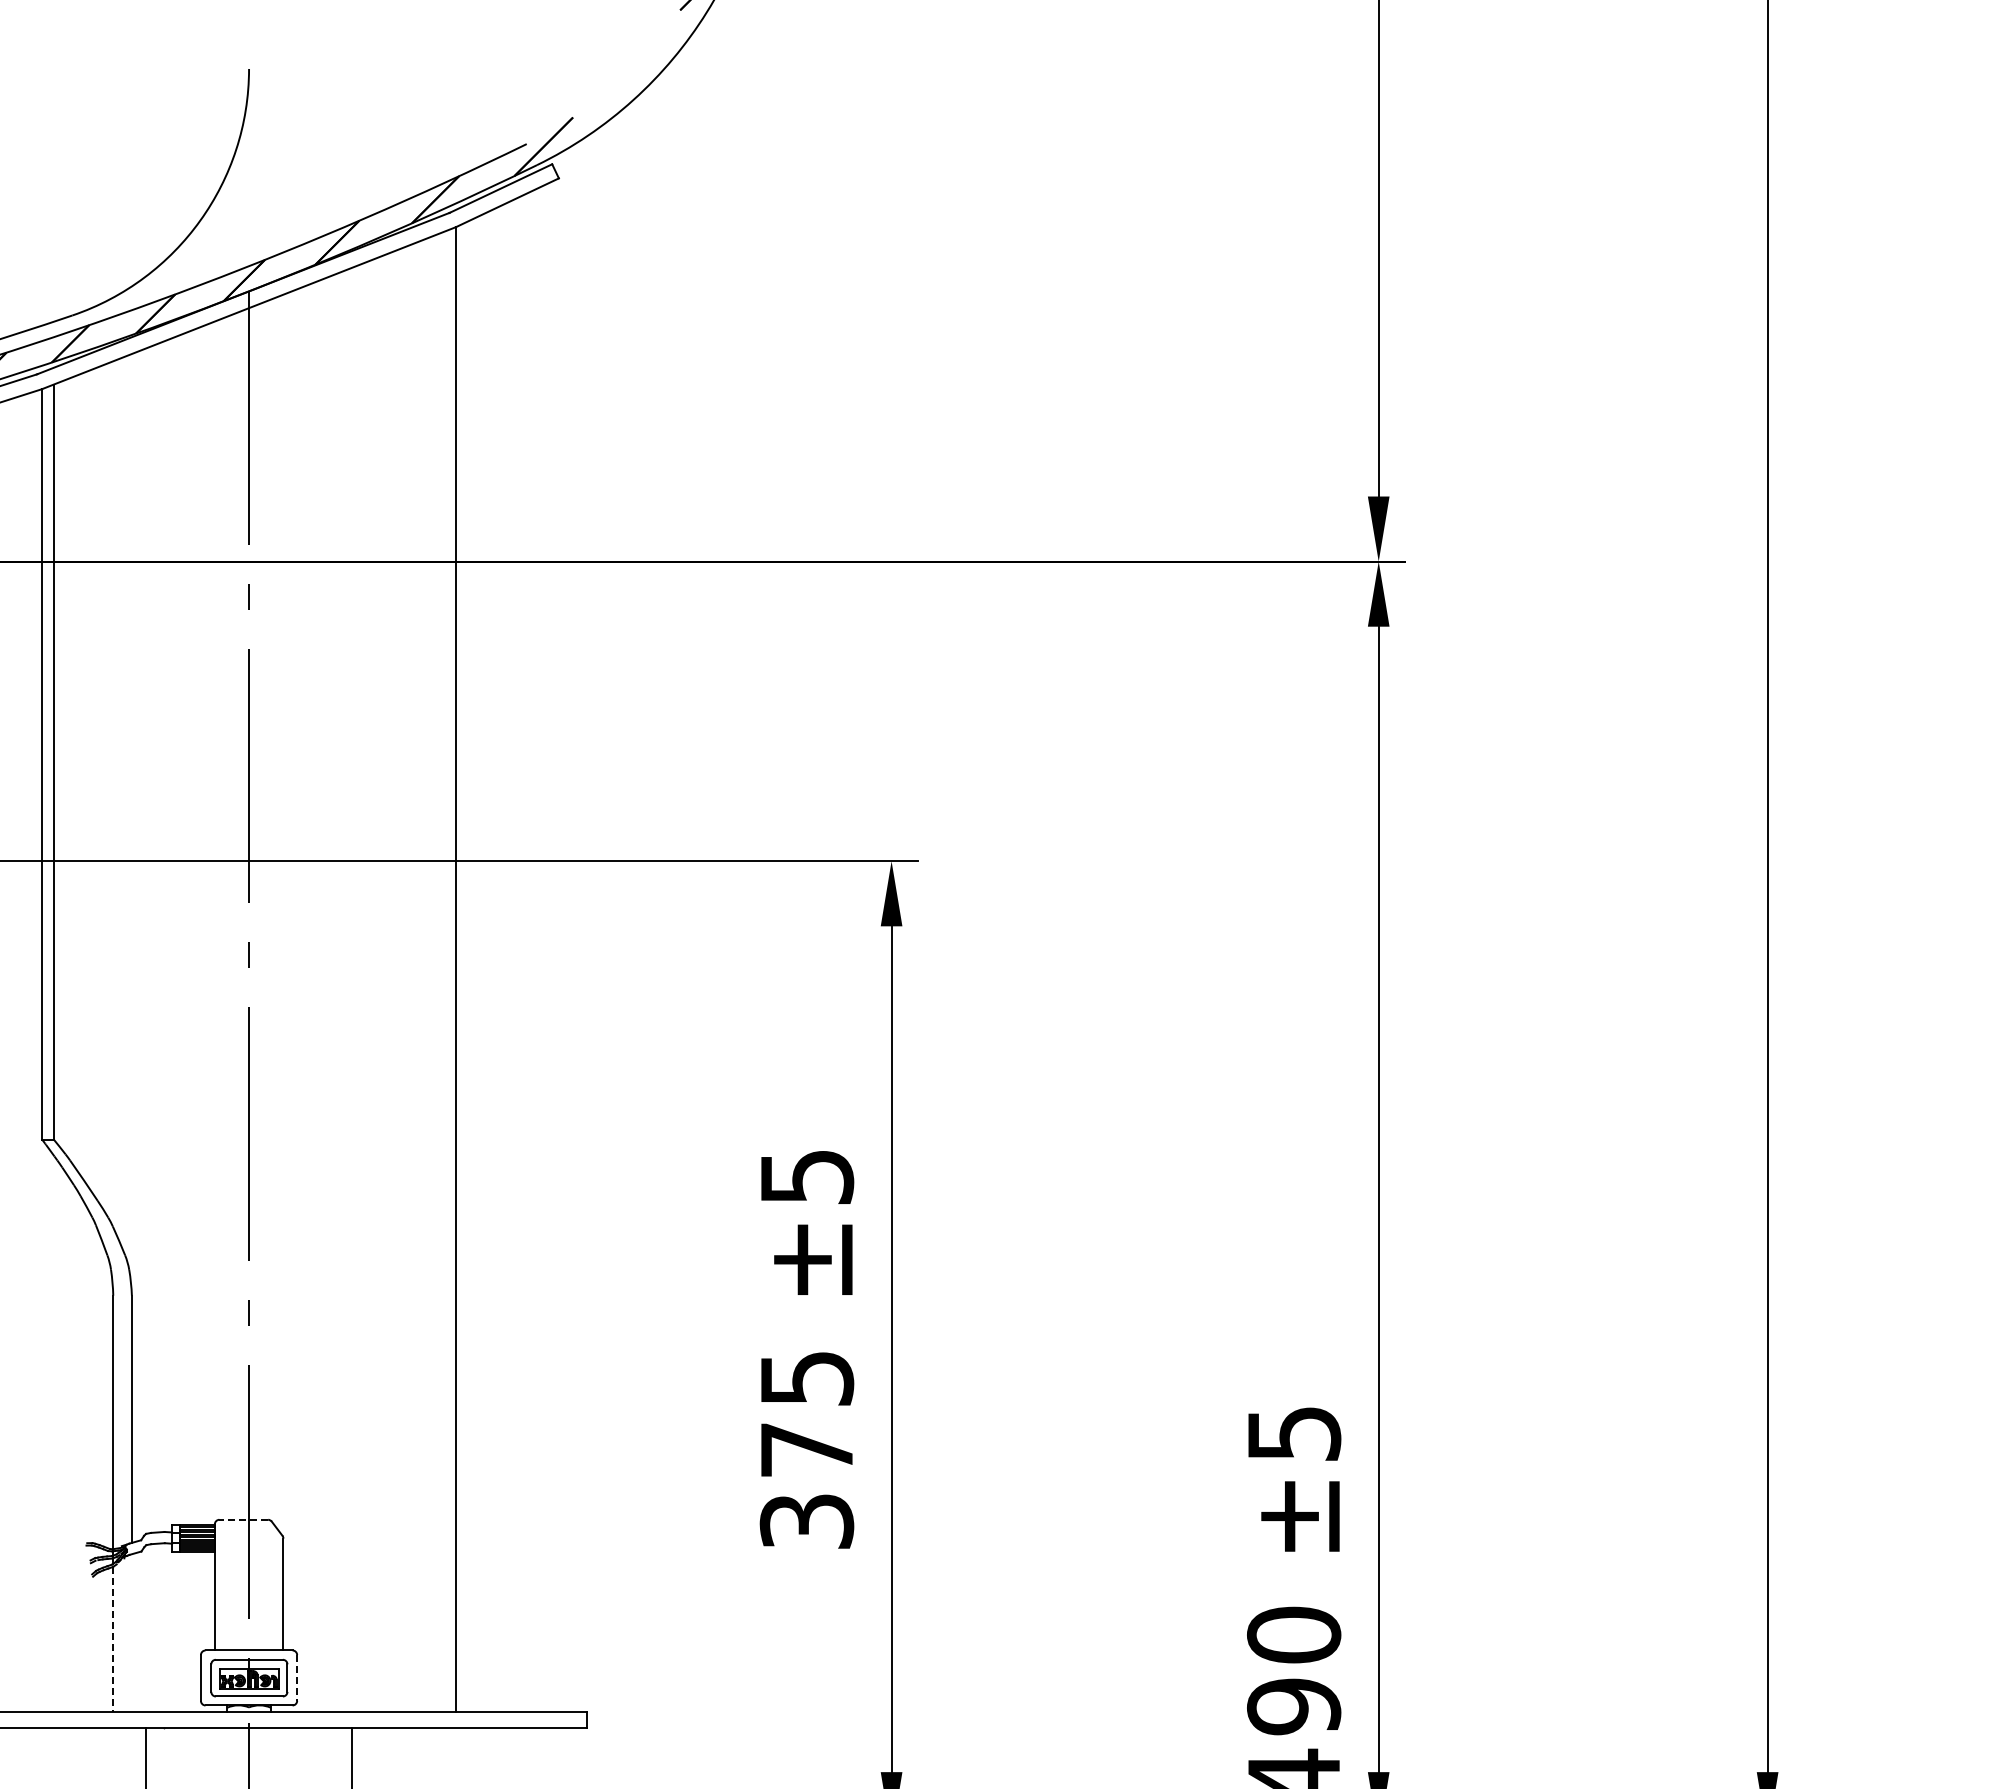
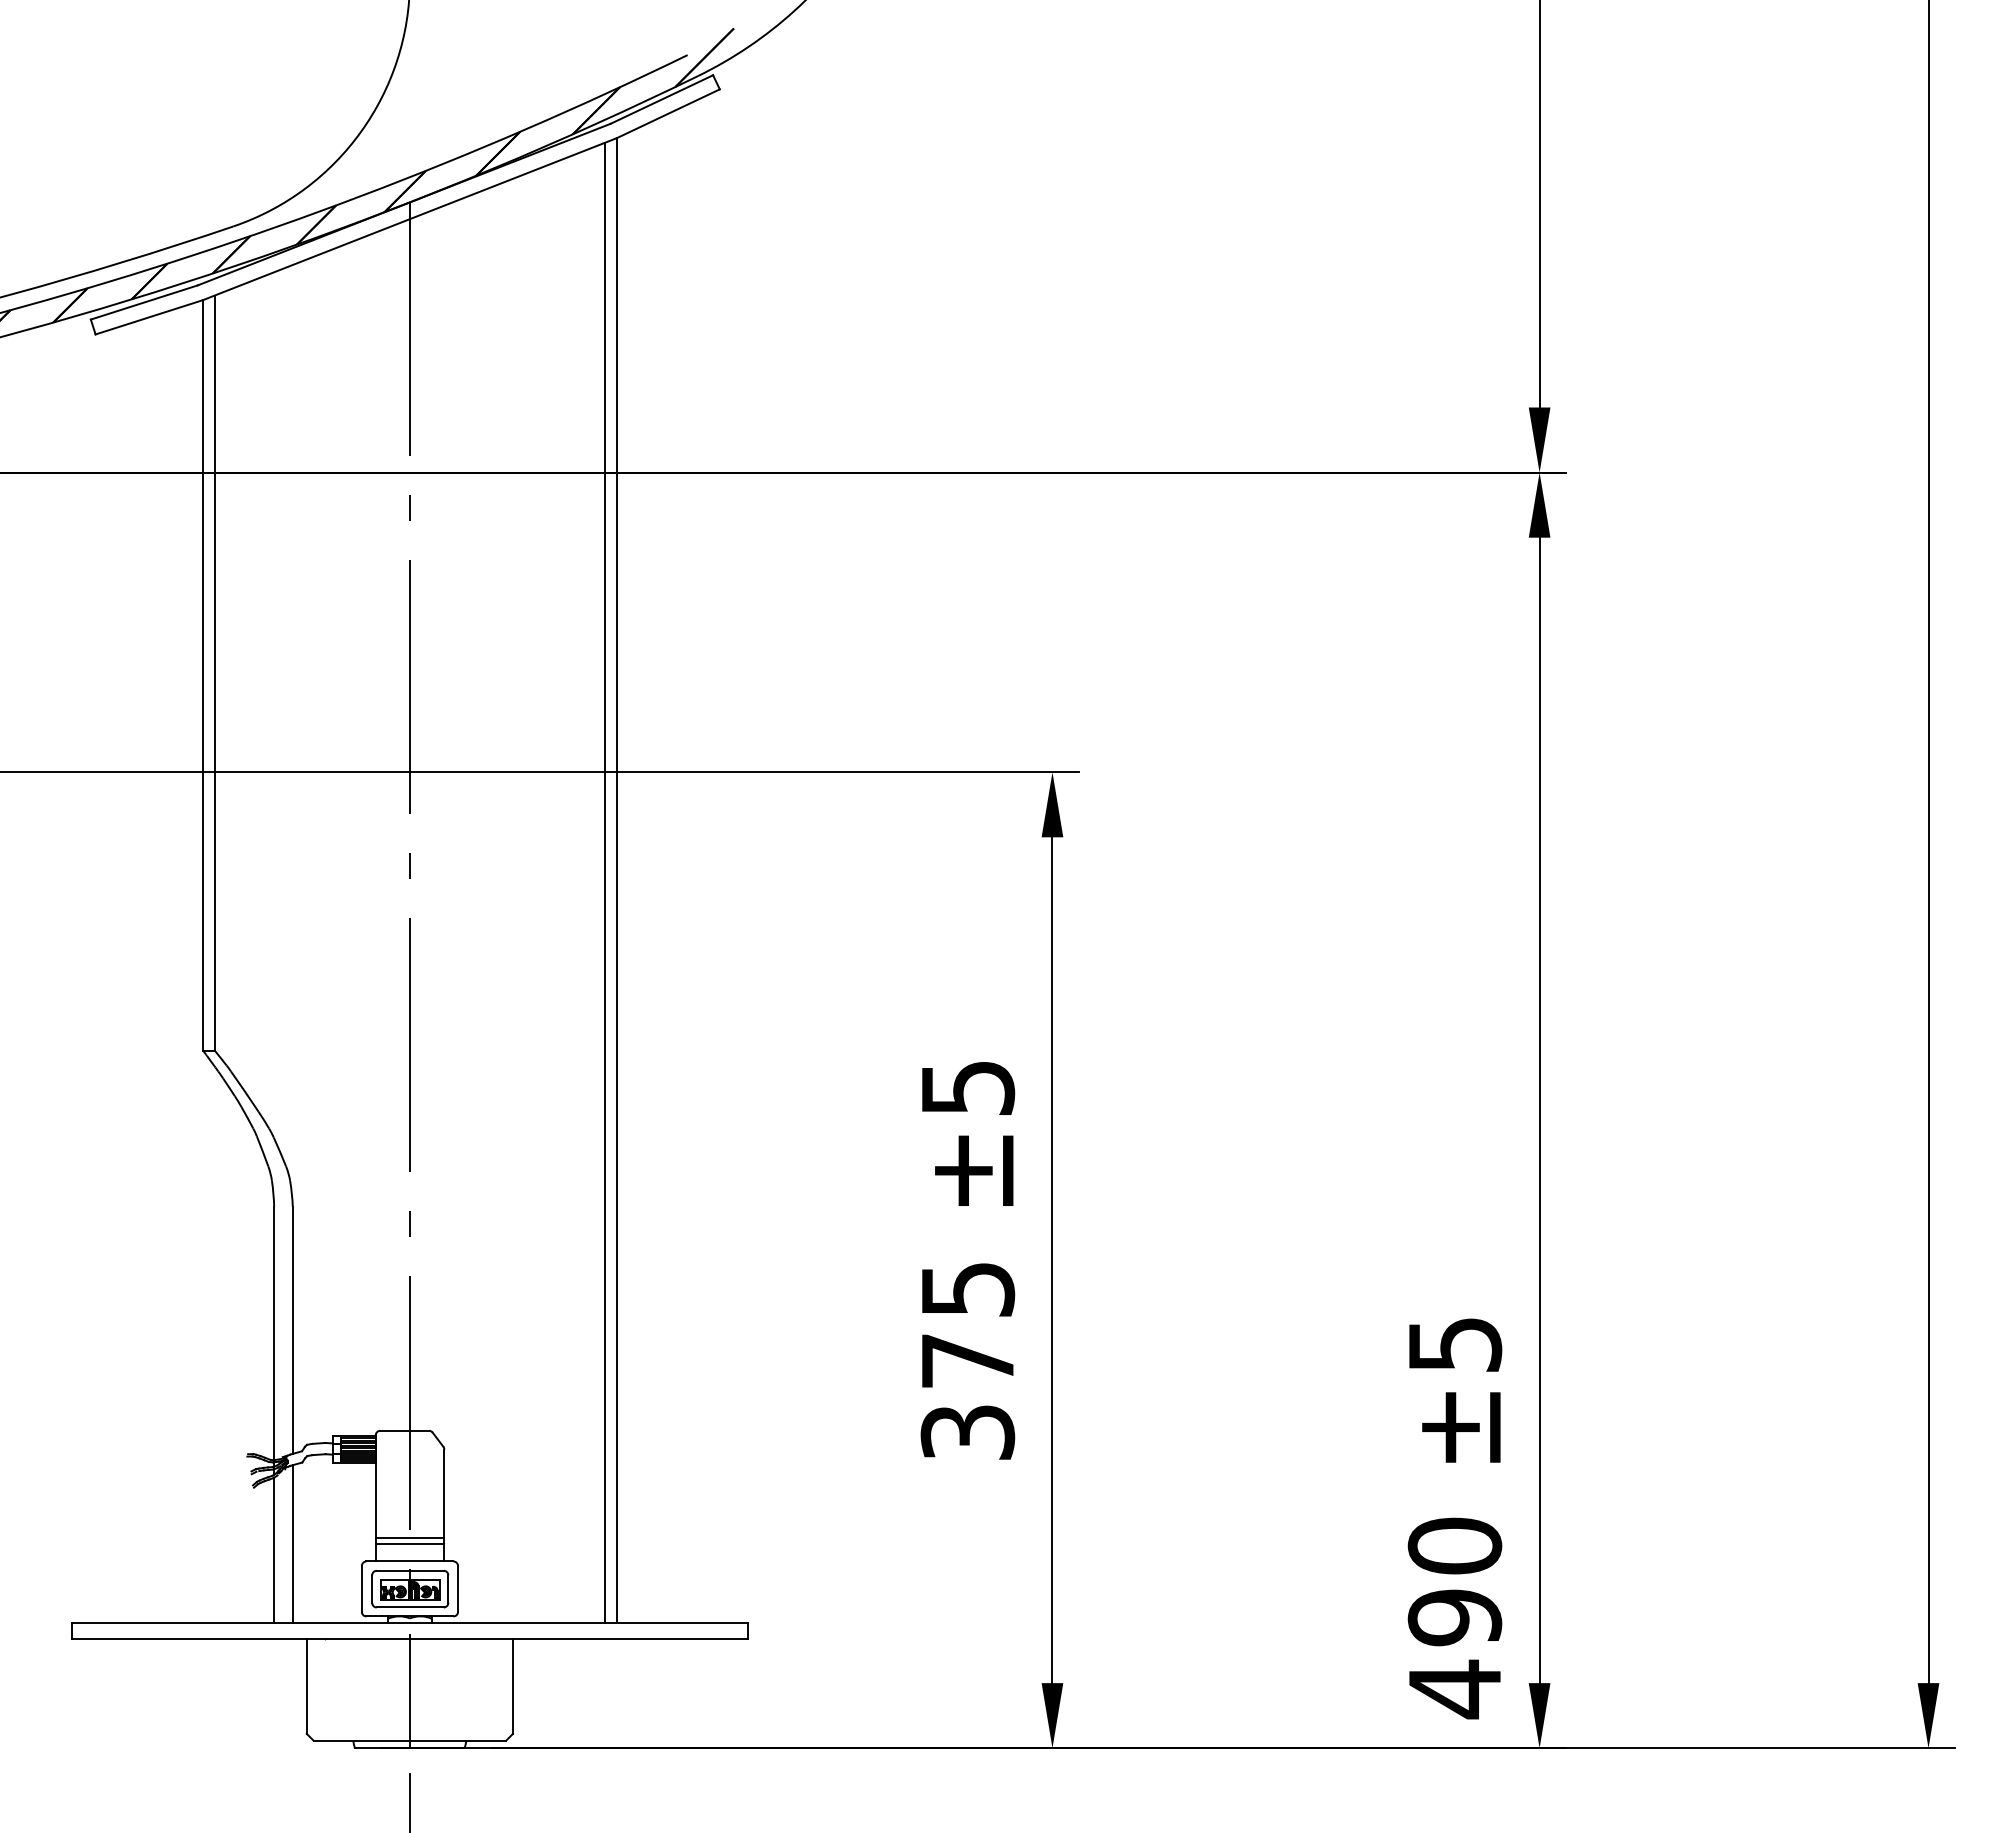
line: (444, 971) -> (605, 882), added
line: (243, 1519) -> (404, 1430), dashed -> solid
line: (248, 1626) -> (409, 1537), added
line: (131, 1633) -> (292, 1544), added
line: (248, 1633) -> (409, 1544), added
line: (113, 1639) -> (274, 1550), dashed -> solid
line: (297, 1677) -> (458, 1588), dashed -> solid

